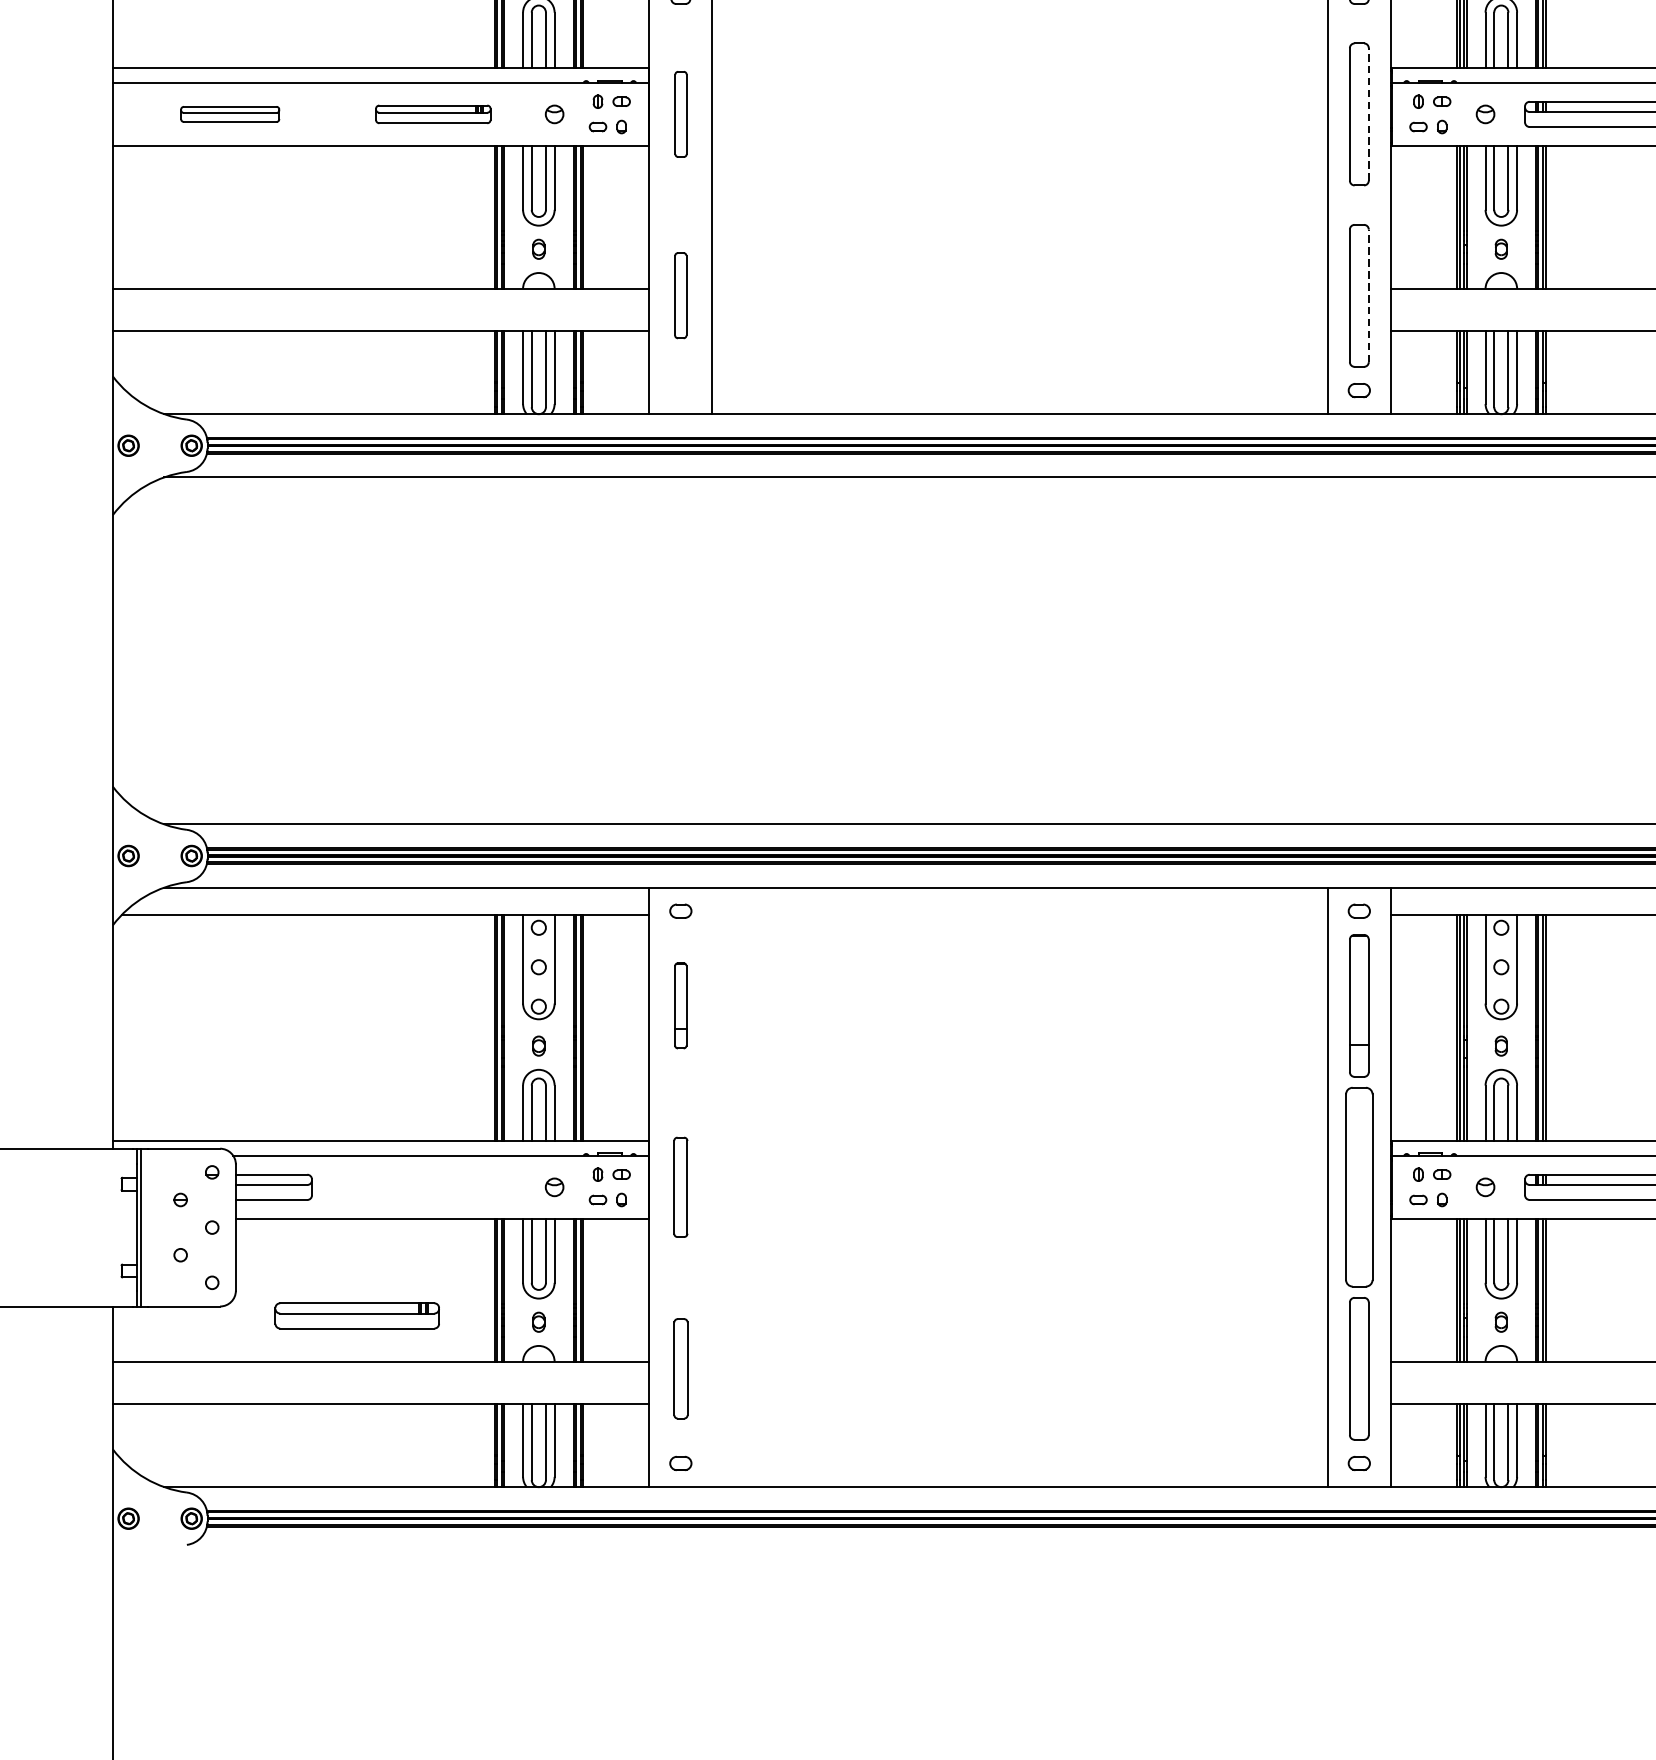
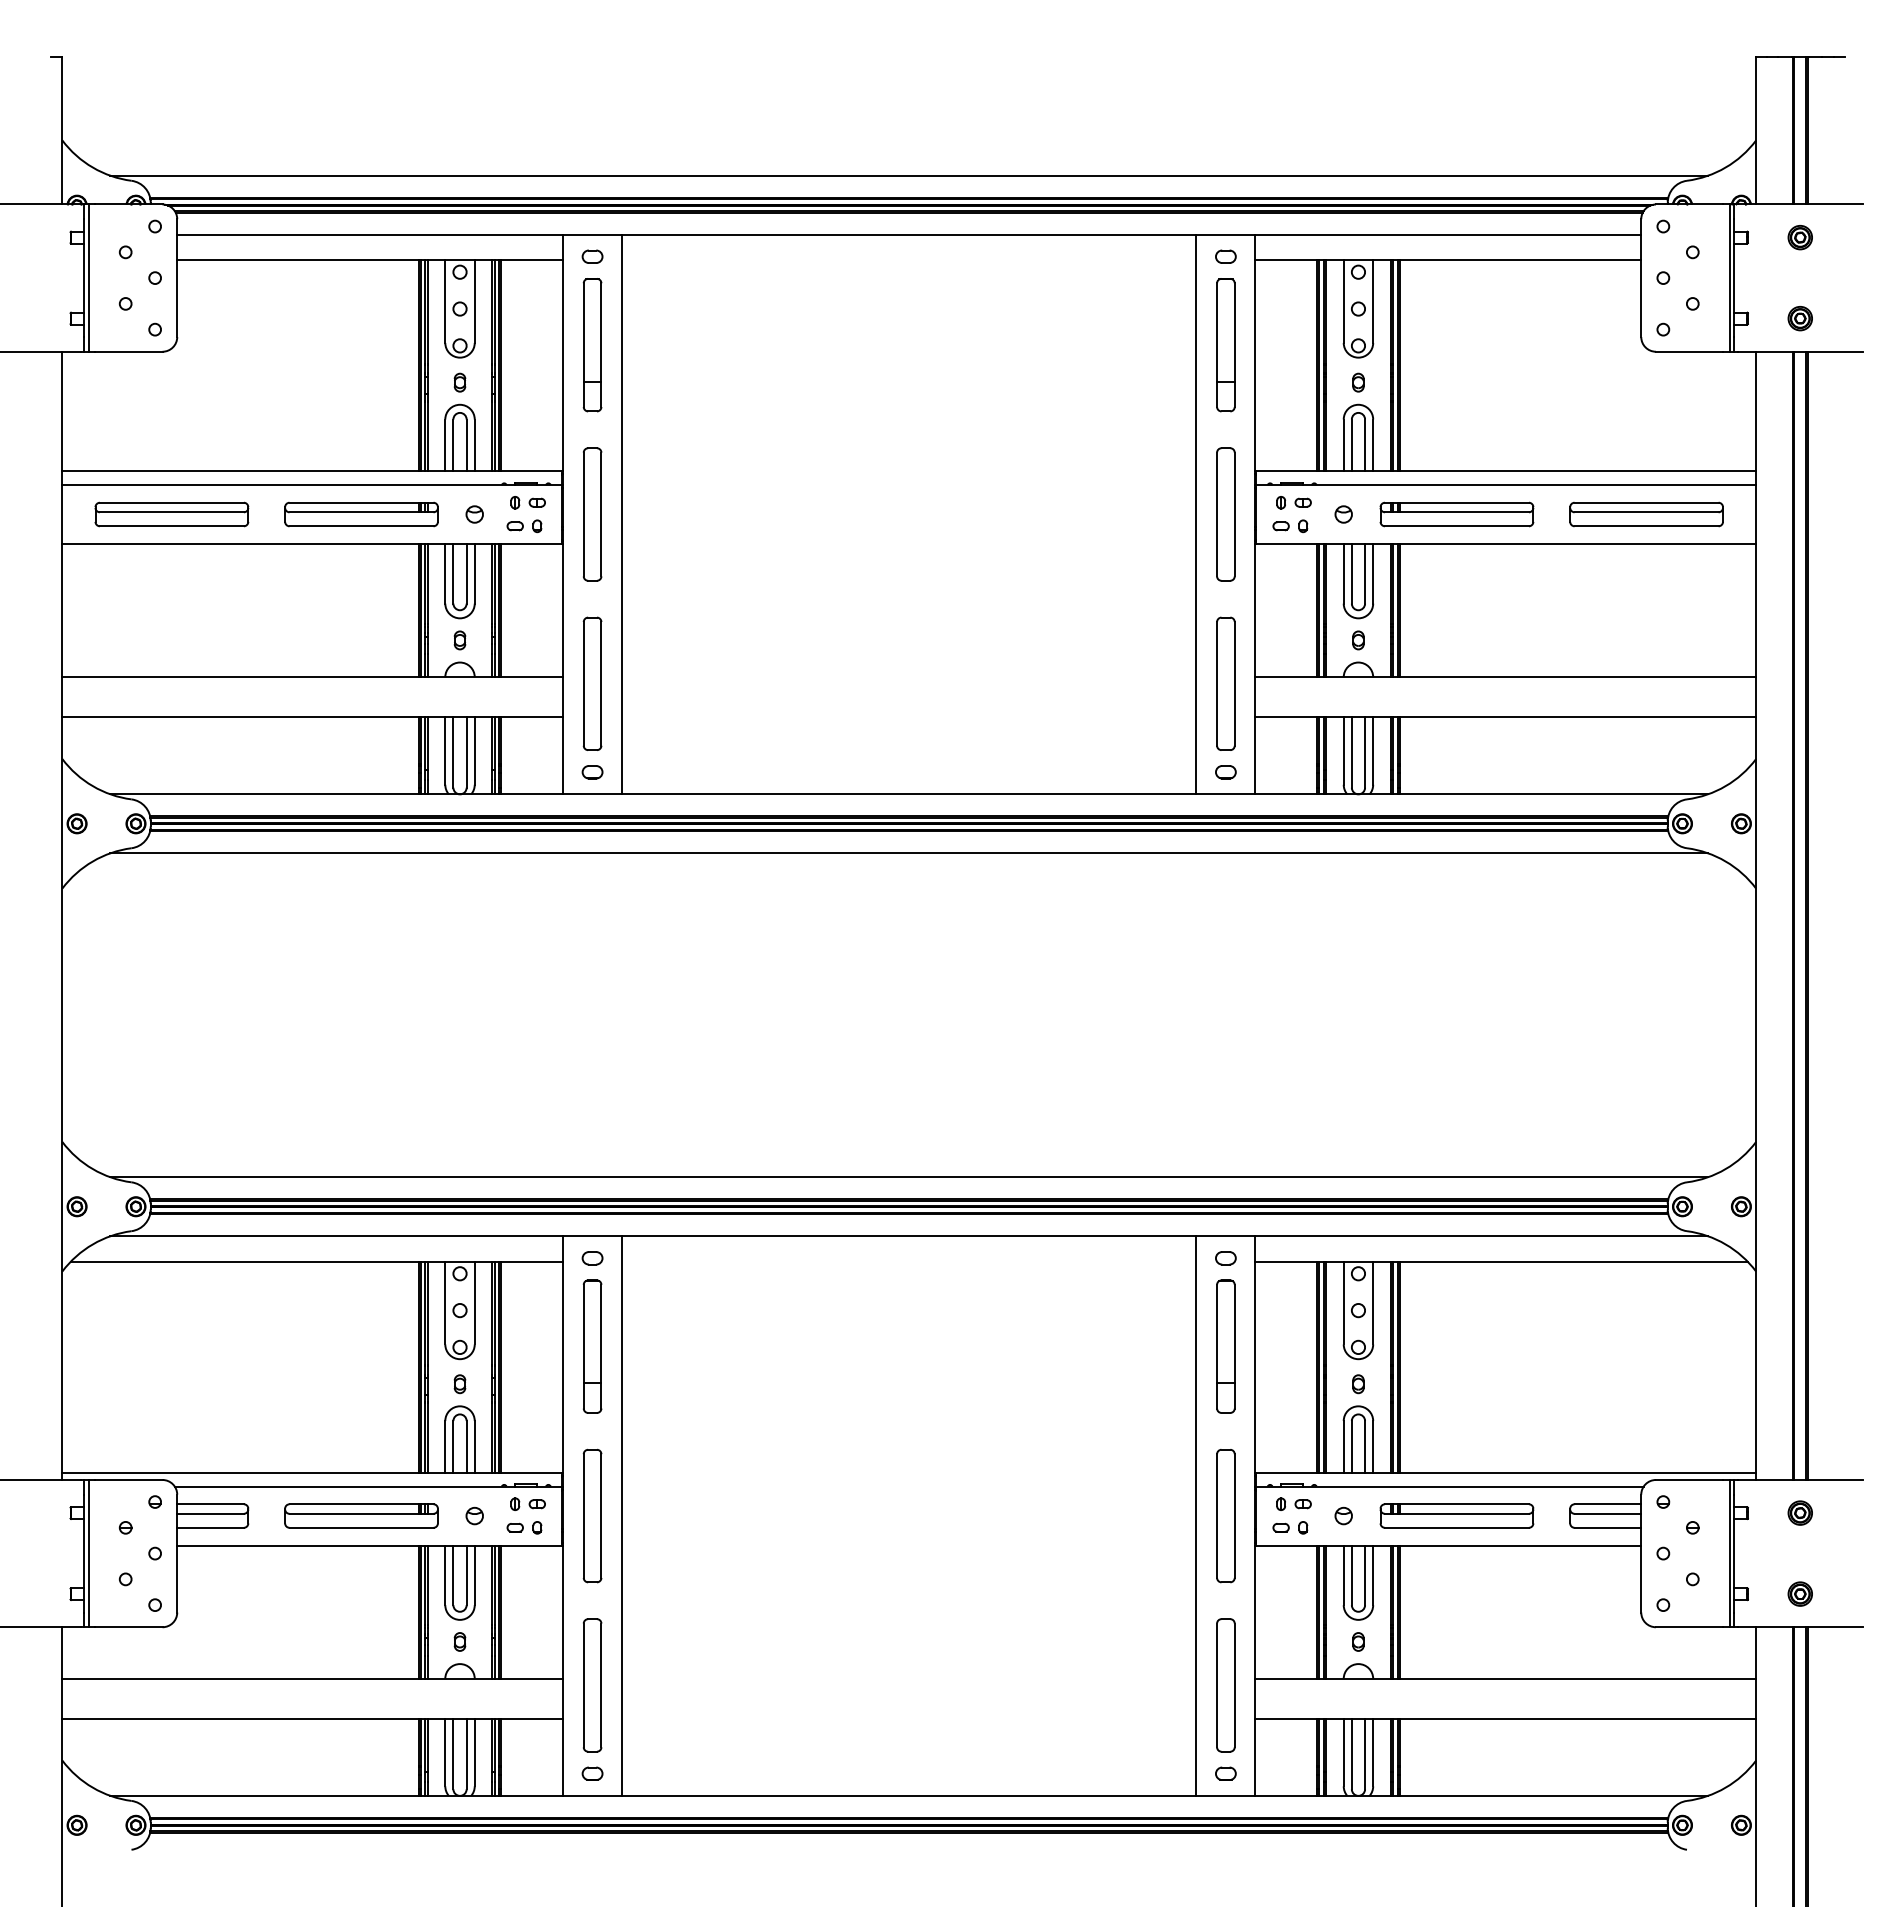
part: (229, 114) -> (171, 514), size x1.67
part: (433, 114) -> (361, 514), size x1.43
part: (680, 114) -> (592, 514), size x1.67
line: (1368, 114) -> (1234, 514), dashed -> solid
part: (680, 295) -> (592, 683), size x1.67
line: (1368, 295) -> (1234, 683), dashed -> solid
part: (680, 390) -> (592, 772), added
part: (680, 1005) -> (592, 1346), size x1.67
part: (680, 1186) -> (592, 1515), size x1.43
line: (712, 1186) -> (622, 1515), added
part: (1358, 1187) -> (1225, 1516), size x0.71
part: (357, 1315) -> (361, 1515), moved
part: (680, 1368) -> (592, 1685), size x1.43

